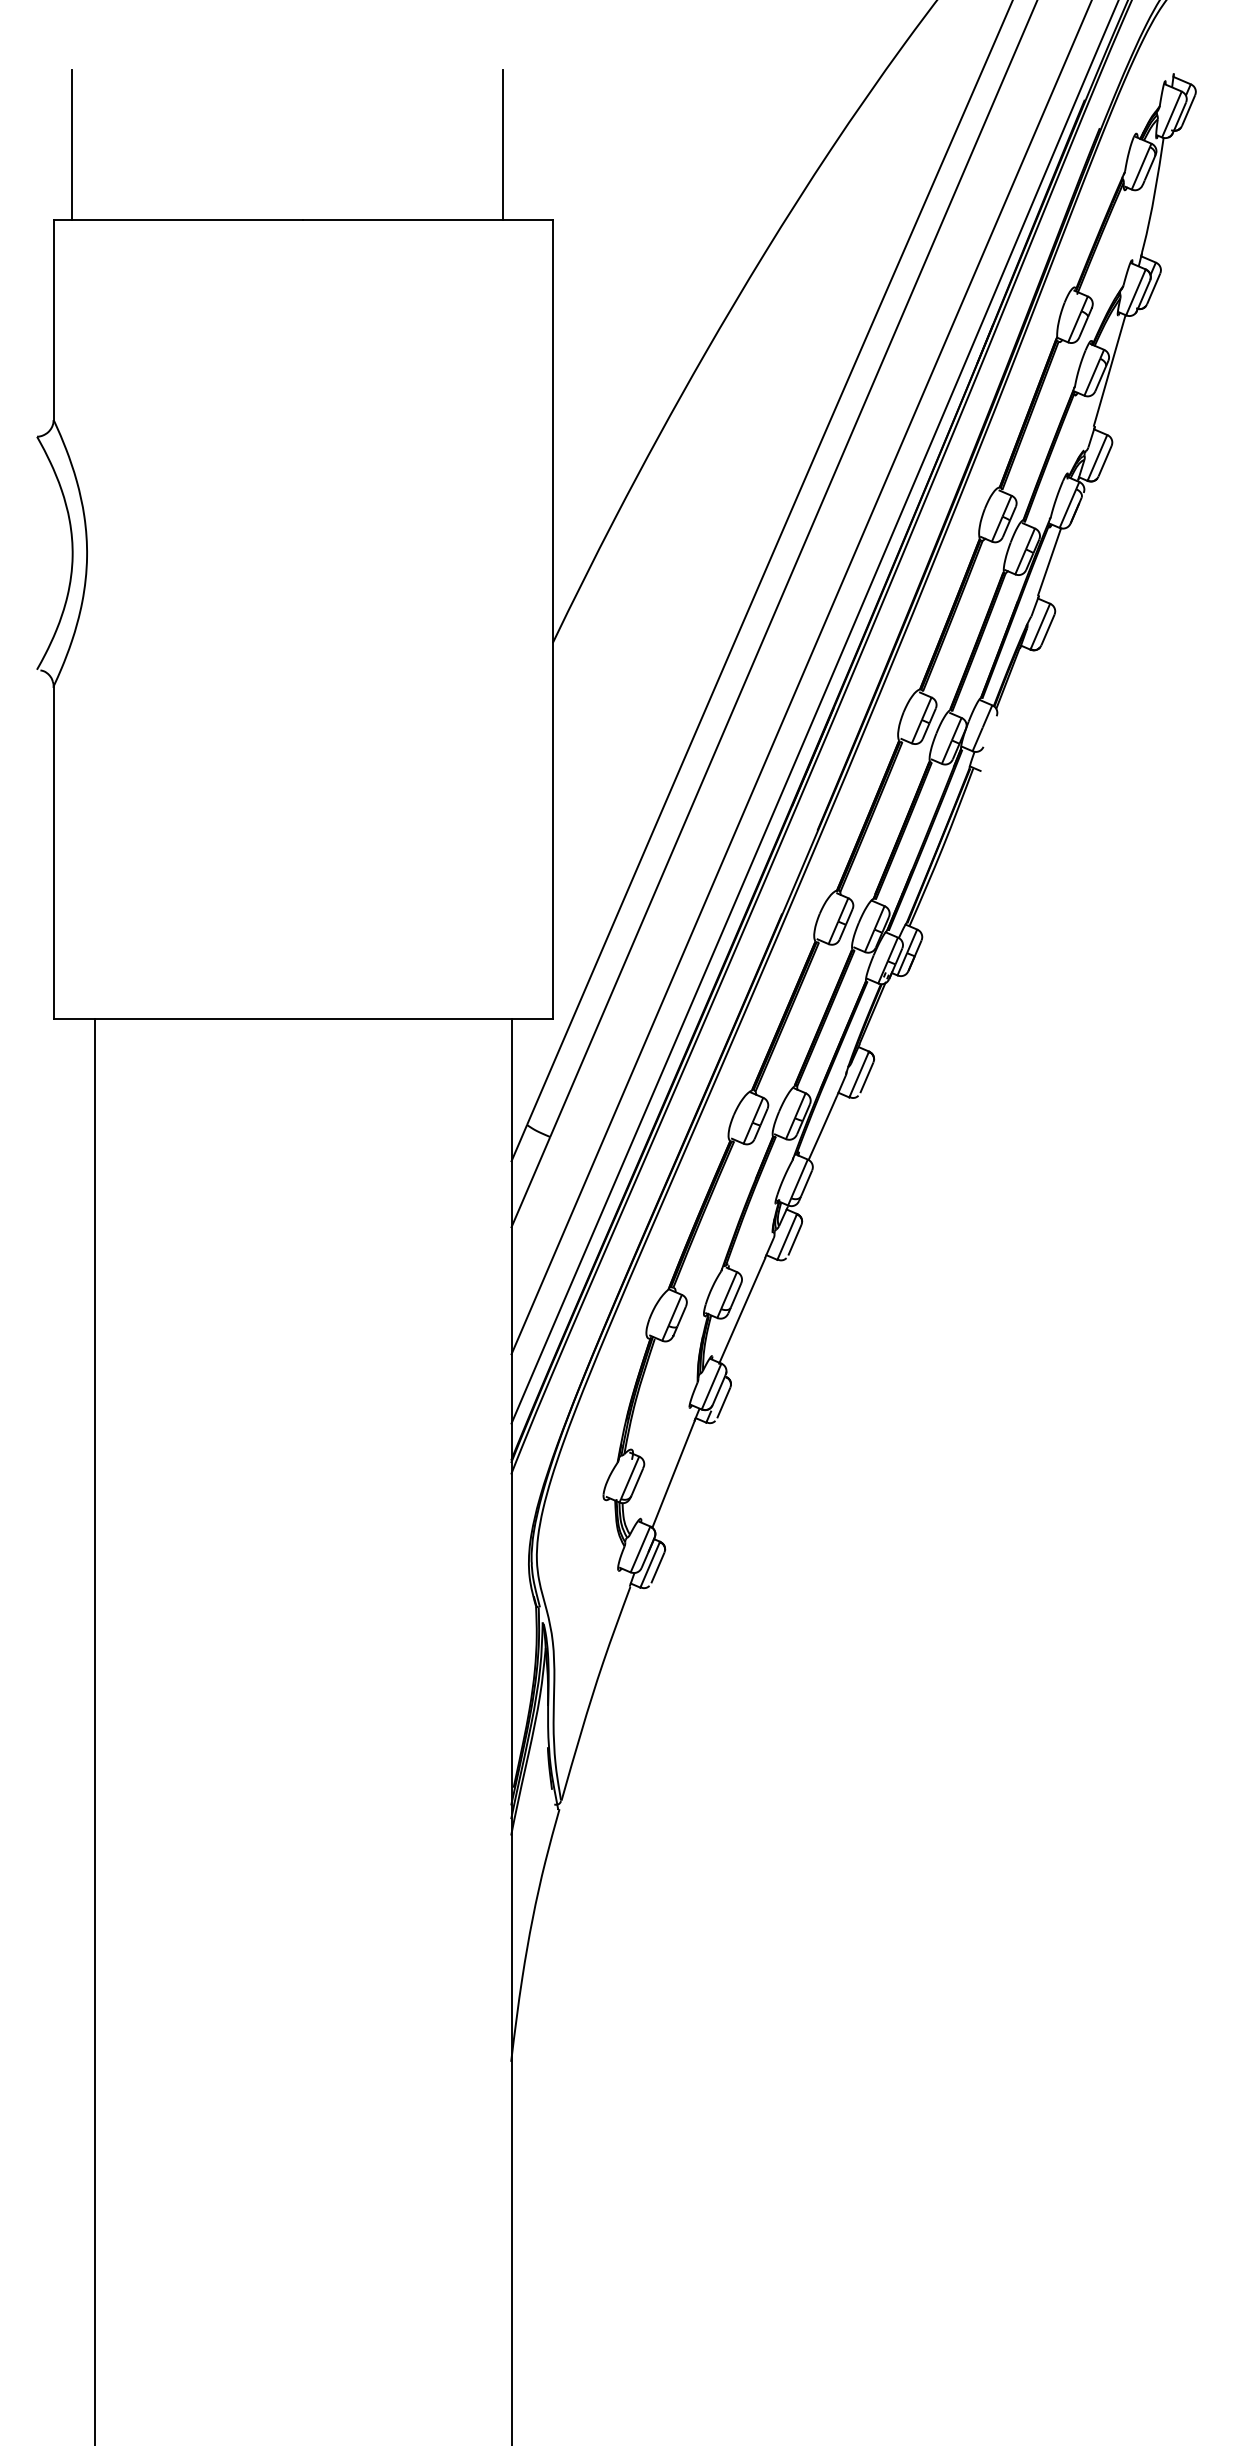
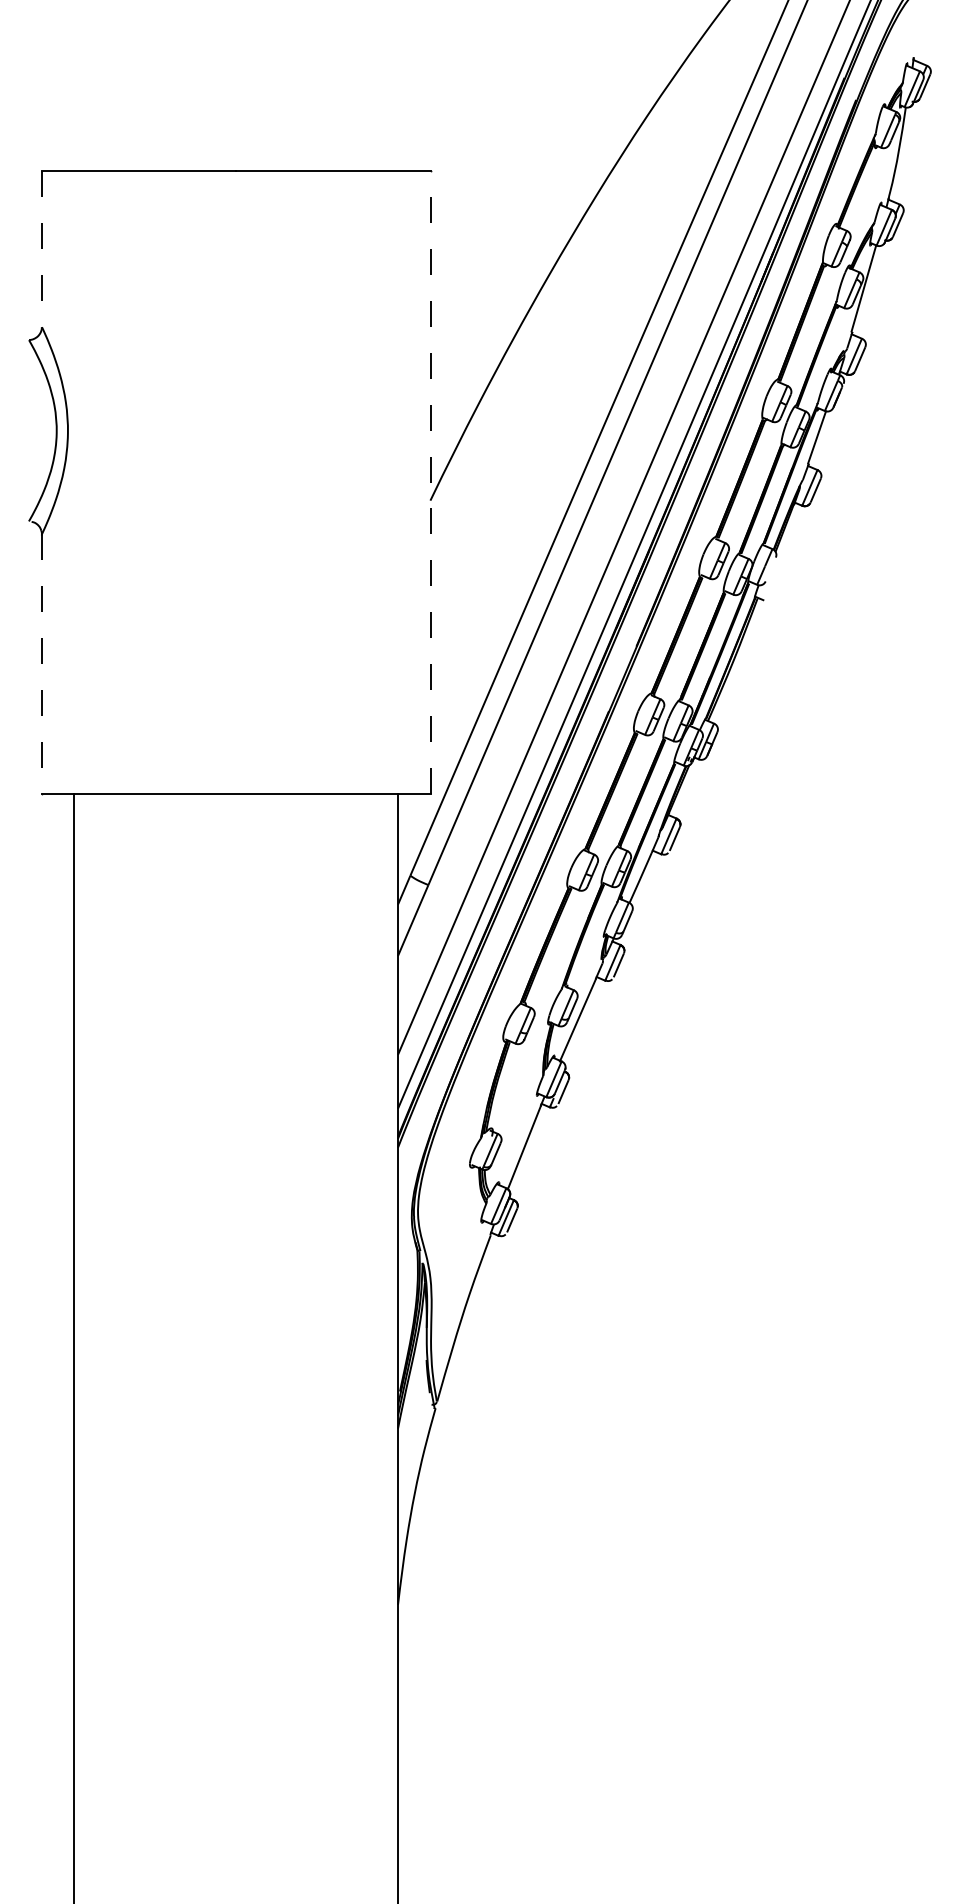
line: (71, 145) -> (55, 113), removed
line: (503, 145) -> (392, 113), removed
line: (53, 320) -> (41, 249), solid -> dashed
line: (553, 619) -> (430, 482), solid -> dashed
line: (53, 852) -> (41, 663), solid -> dashed

